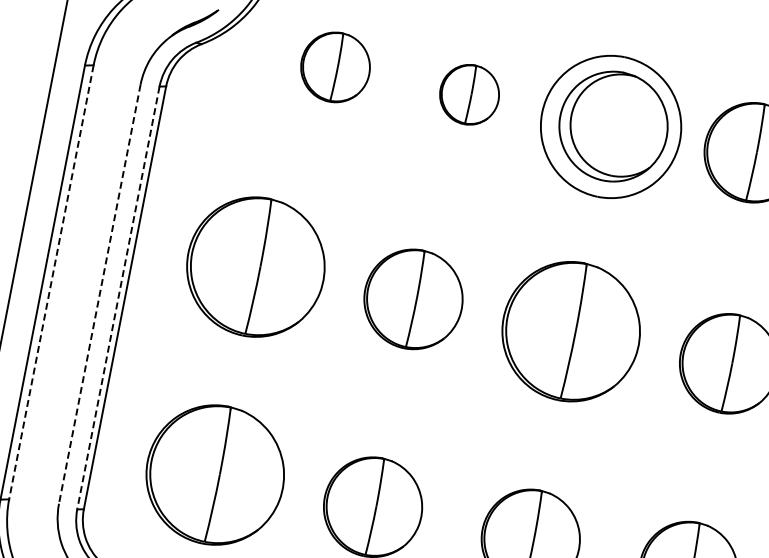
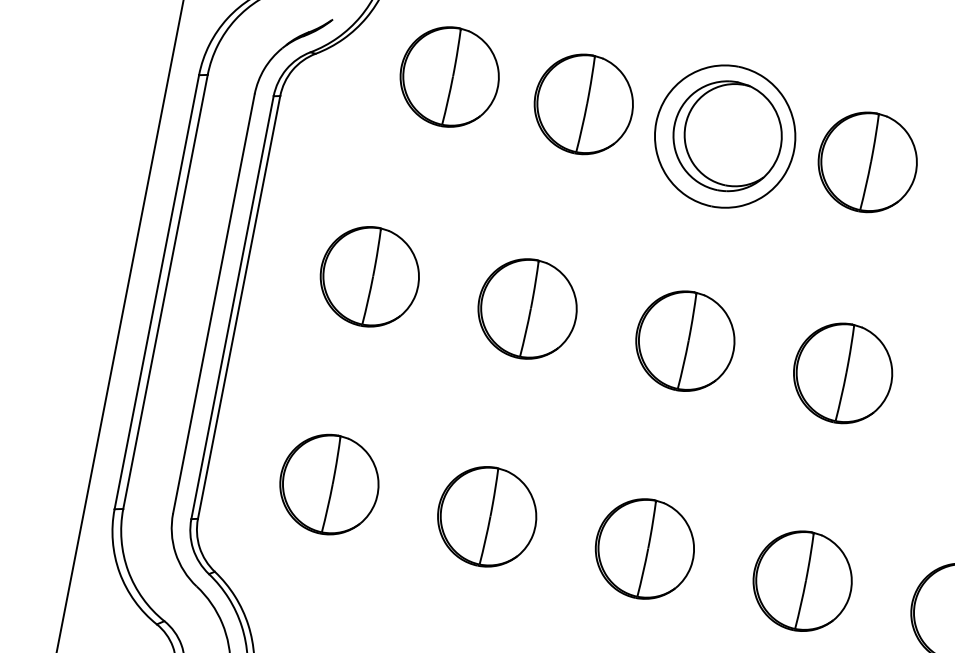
part: (335, 66) -> (449, 76), size x1.43
part: (469, 94) -> (583, 104), size x1.67
part: (255, 266) -> (369, 276), size x0.71
line: (51, 282) -> (165, 292), dashed -> solid
line: (99, 294) -> (213, 304), dashed -> solid
line: (118, 298) -> (232, 308), dashed -> solid
part: (571, 330) -> (685, 340), size x0.71
part: (215, 474) -> (329, 484), size x0.71

